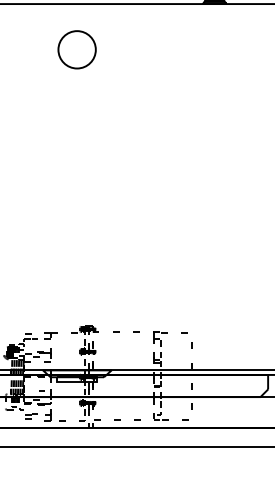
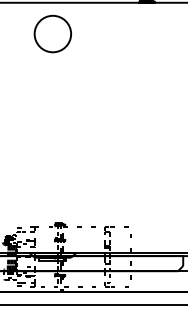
circle: (76, 49) -> (52, 33), size x1.43

